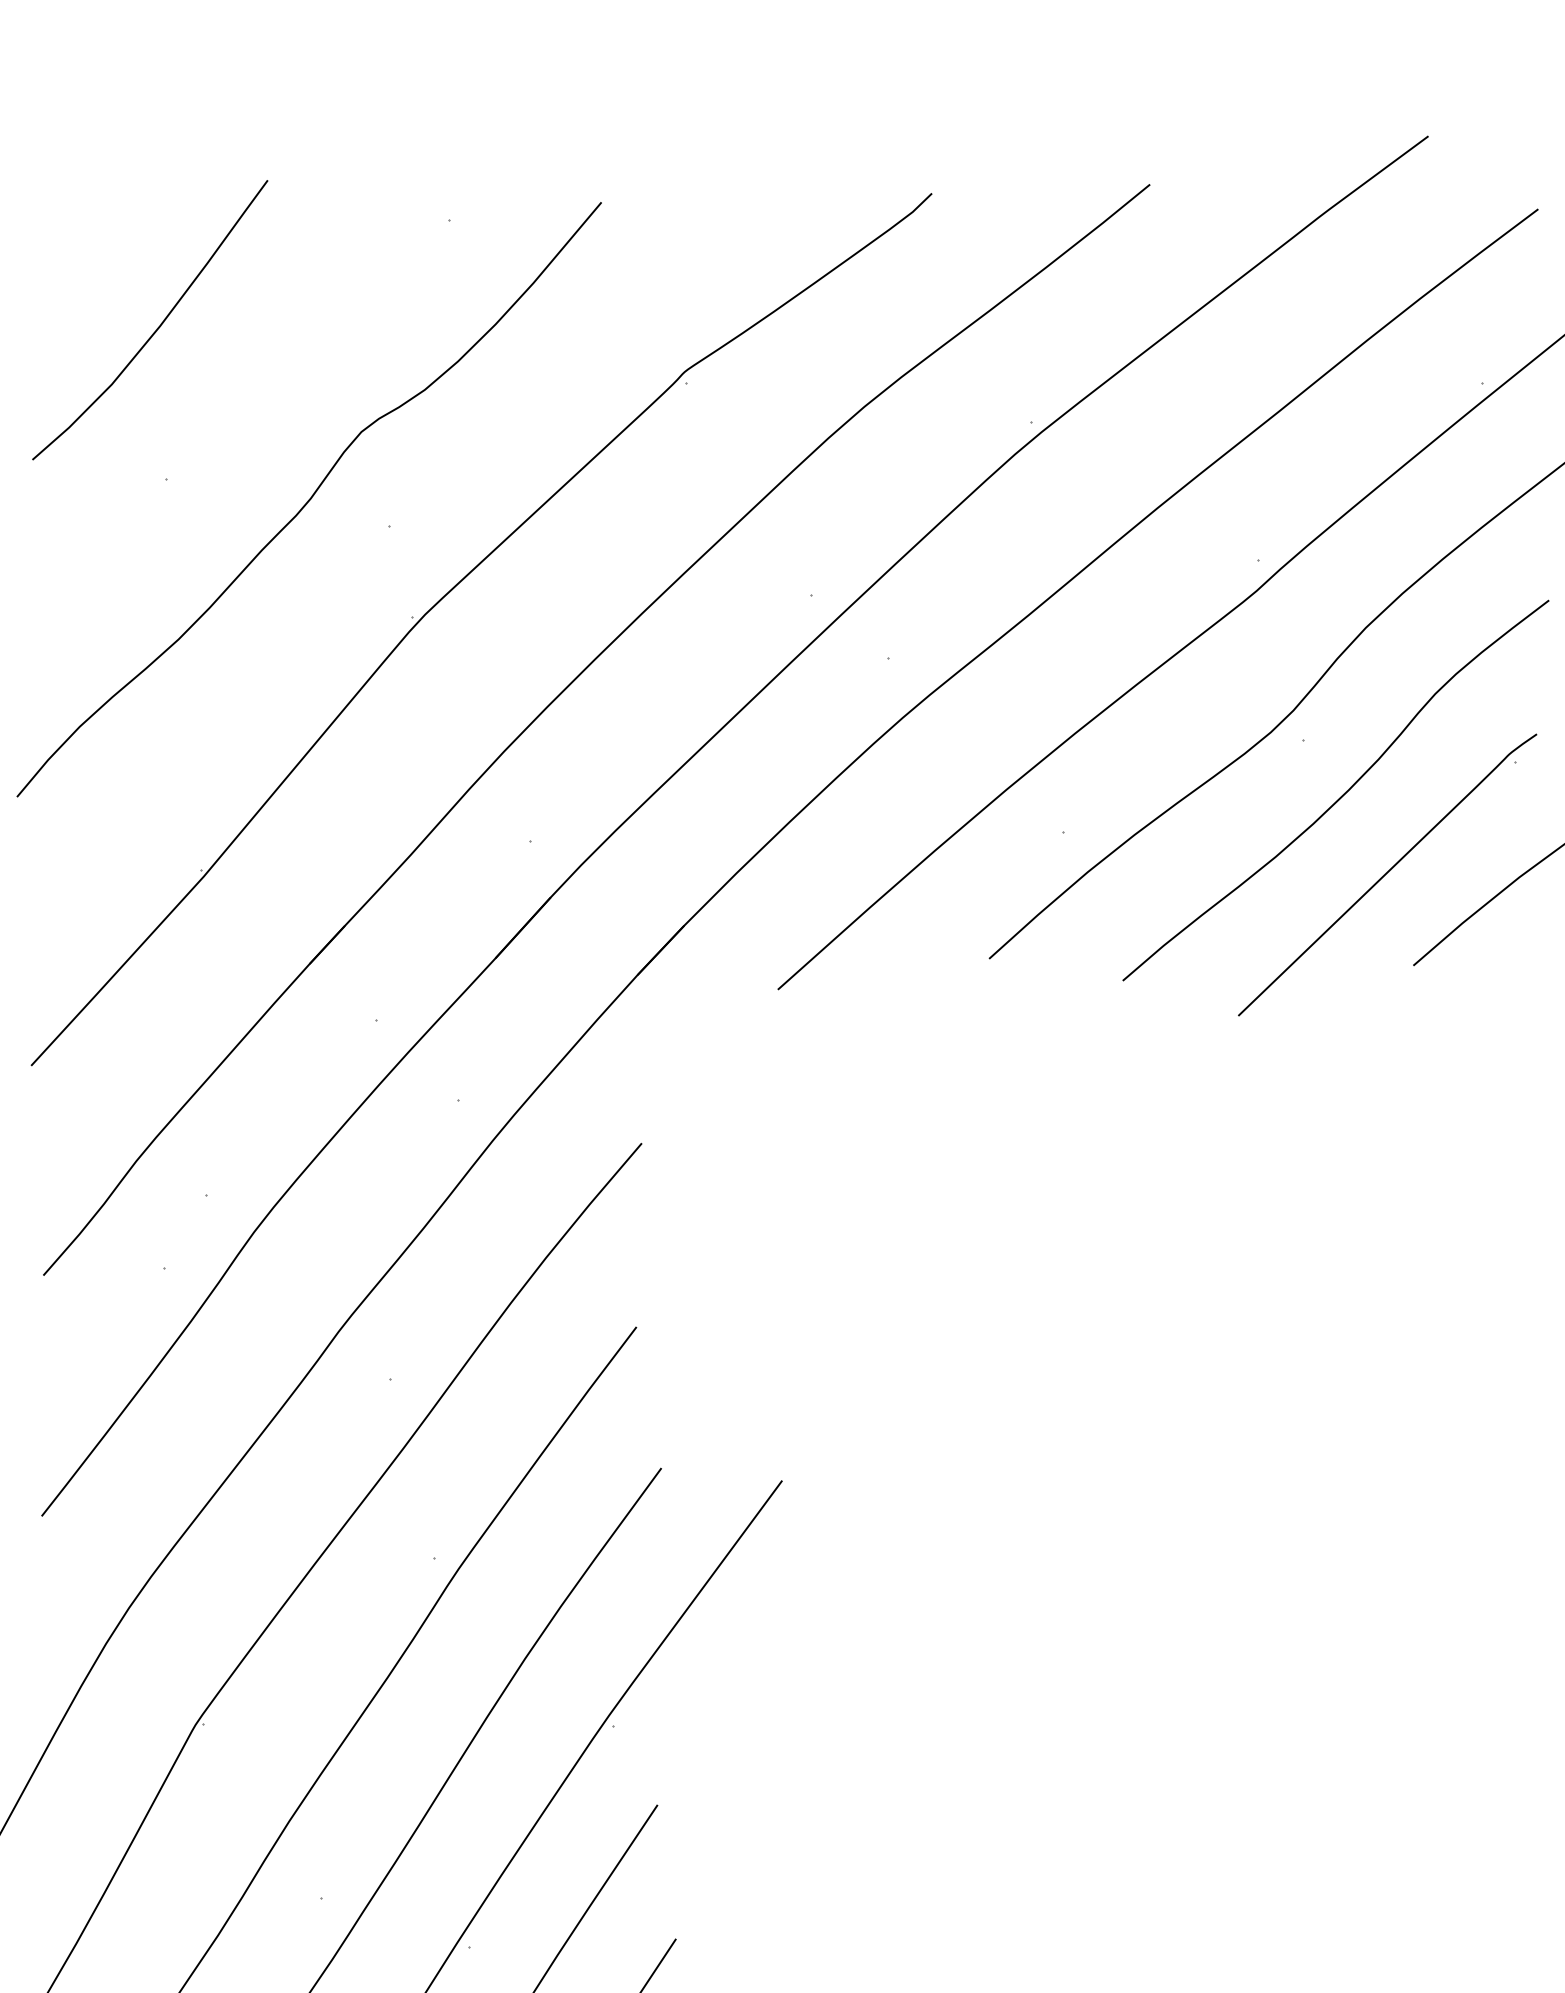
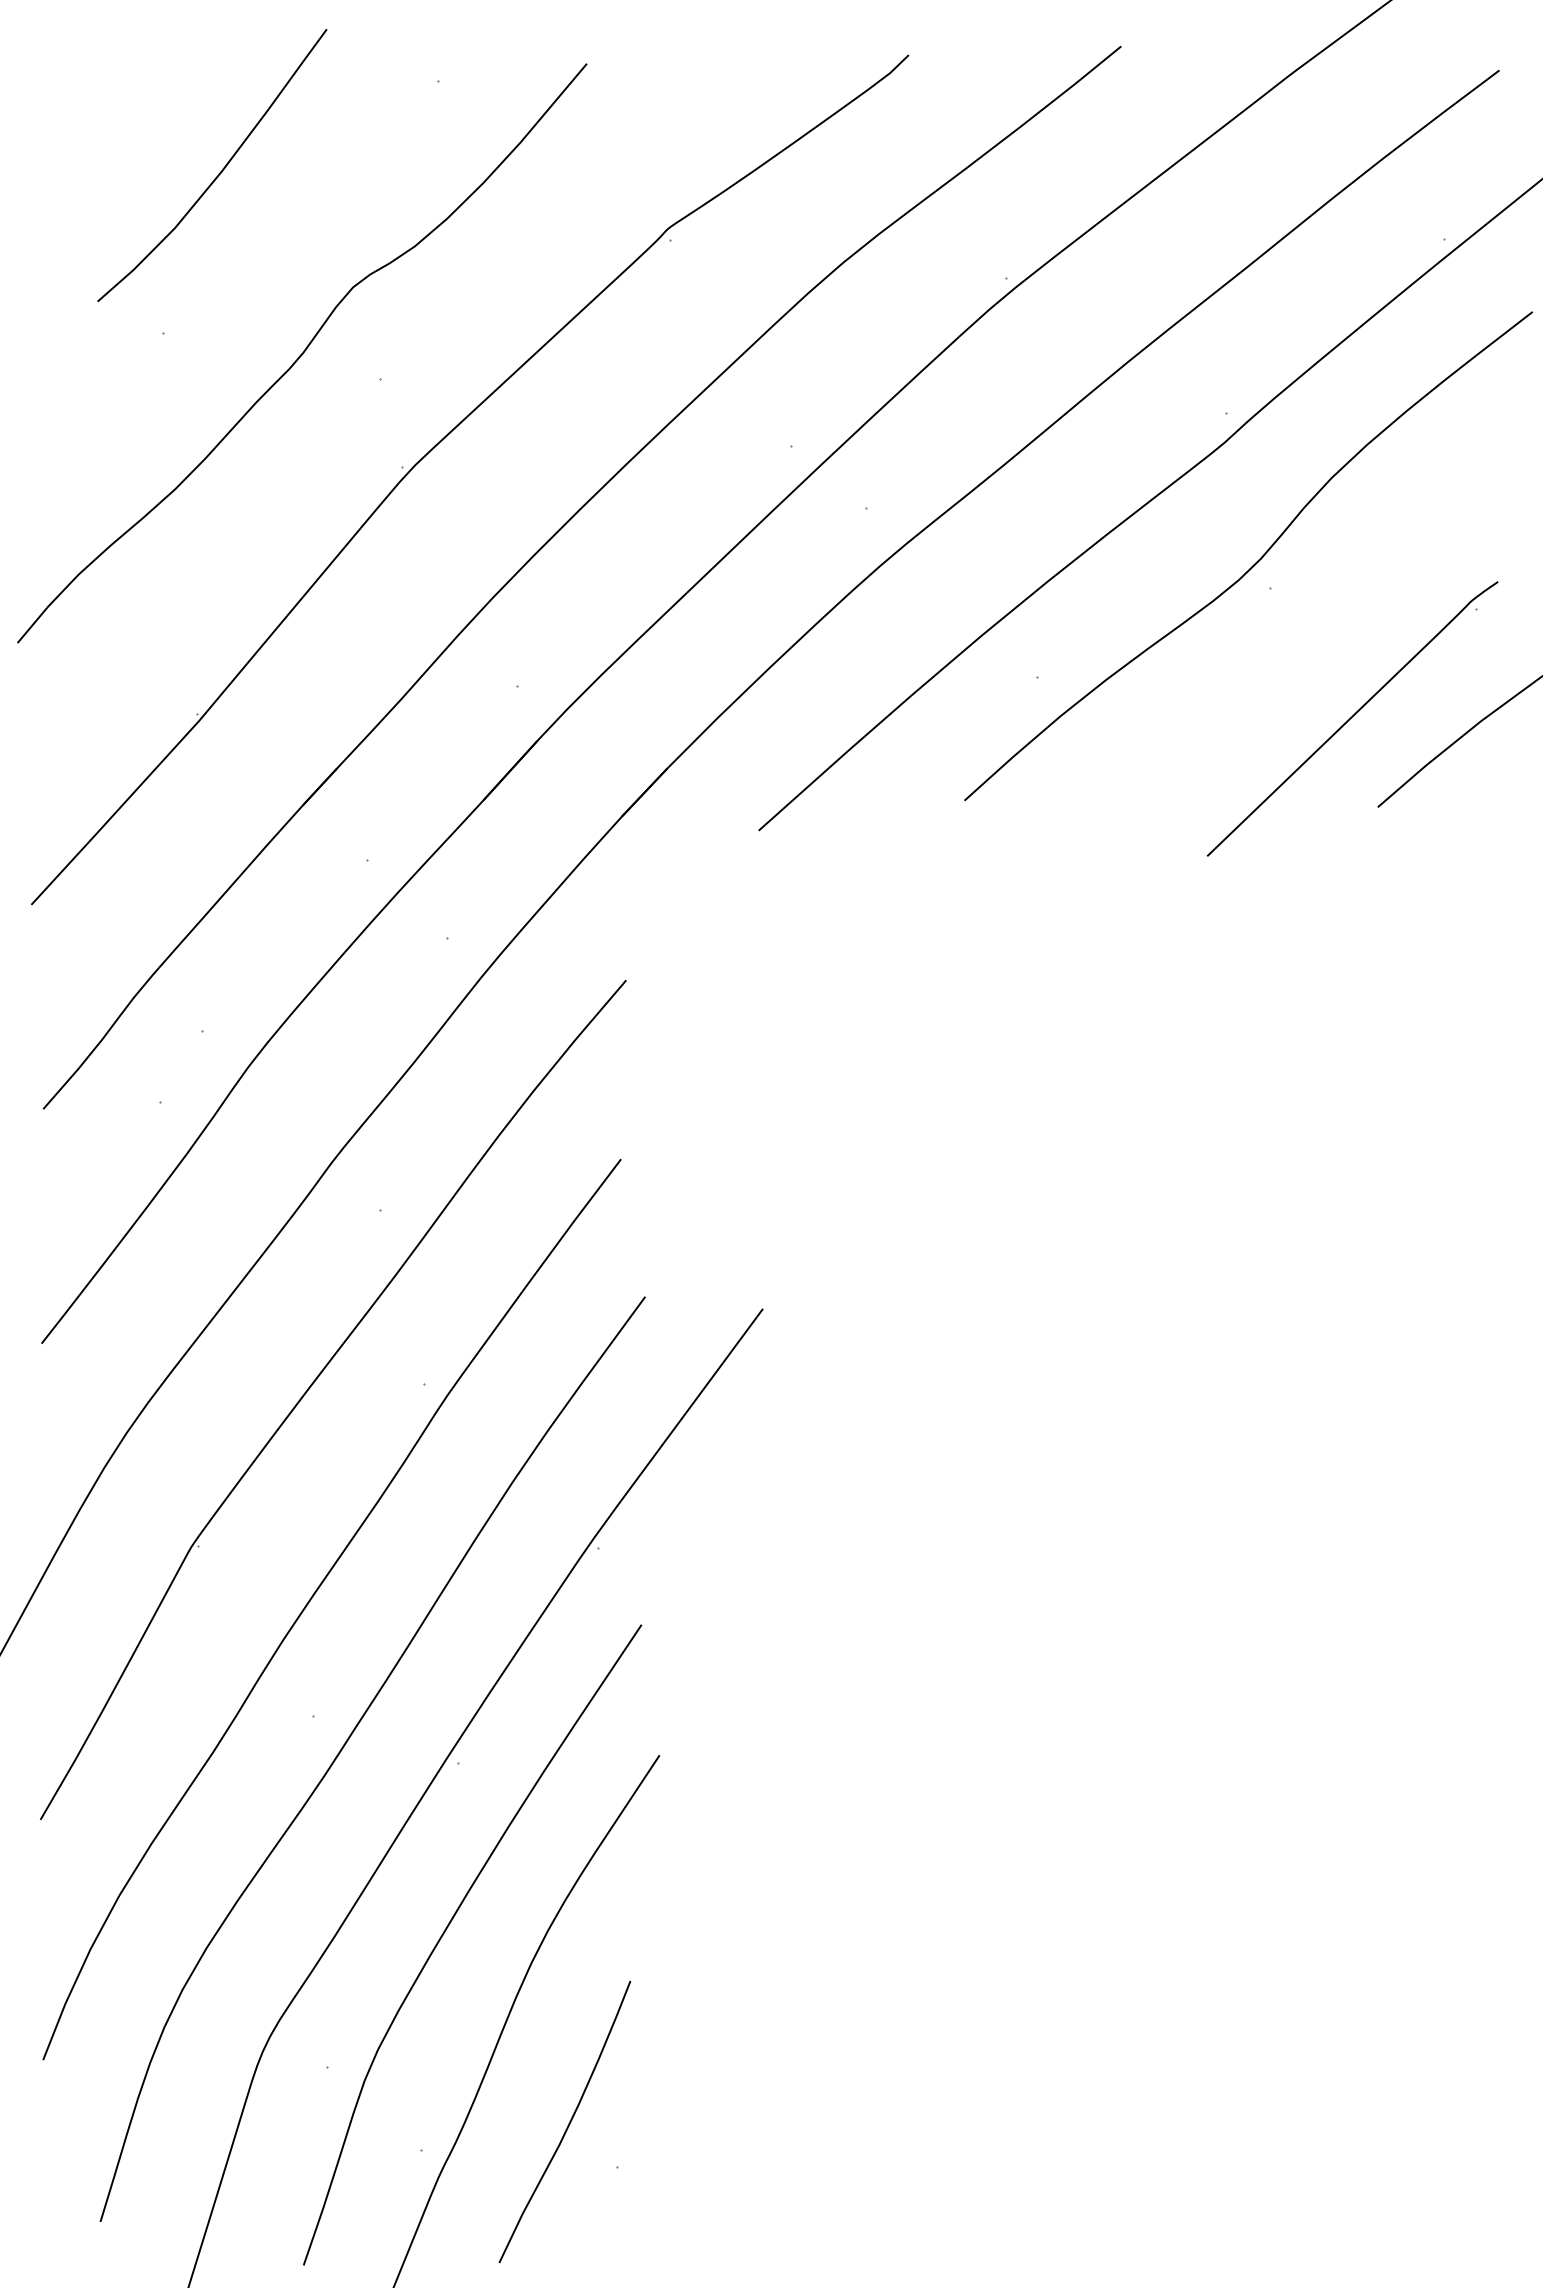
curve: (157, 327) -> (219, 172), moved
curve: (1341, 795) -> (1307, 641), removed

